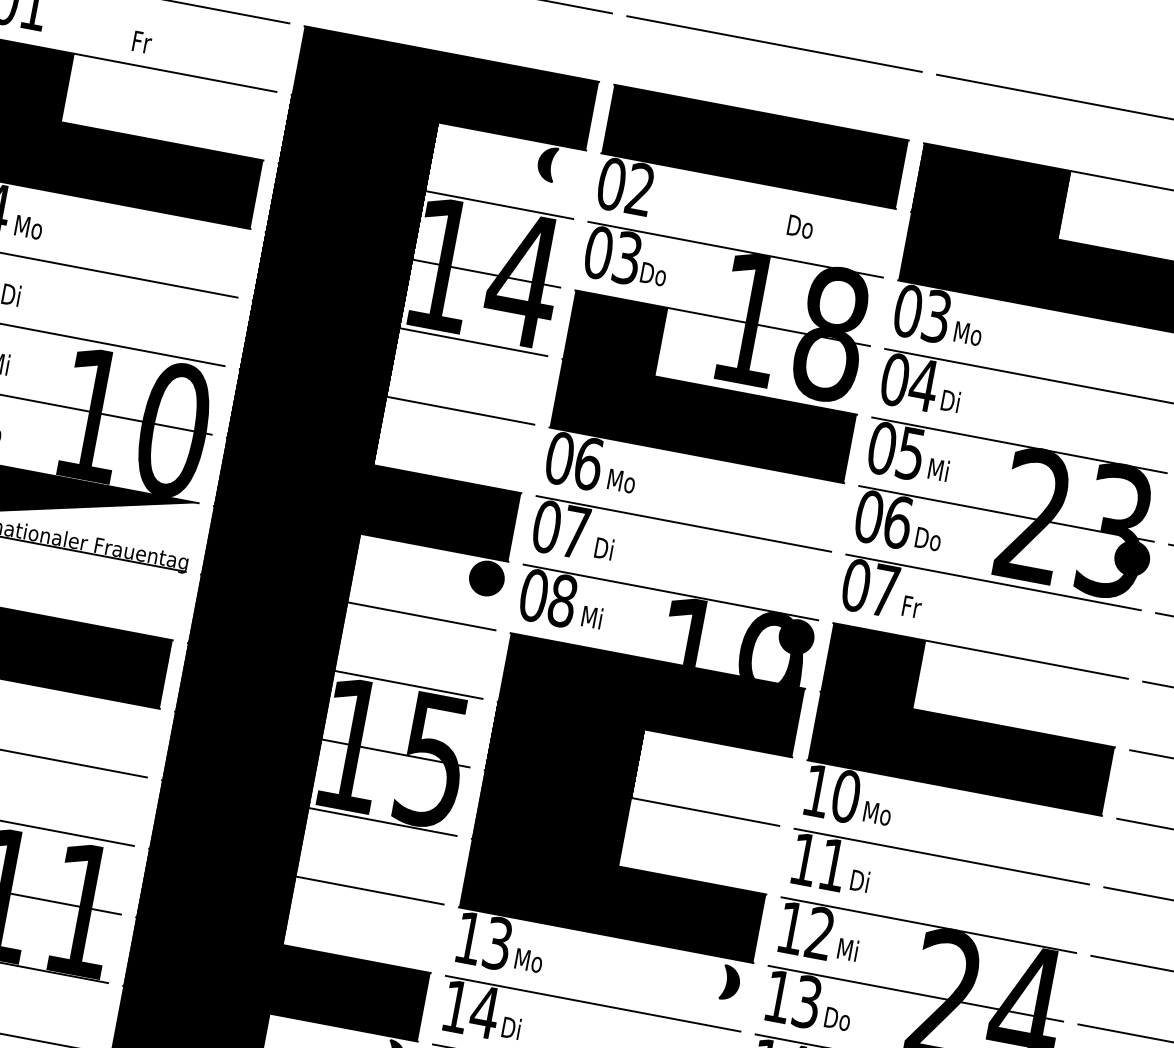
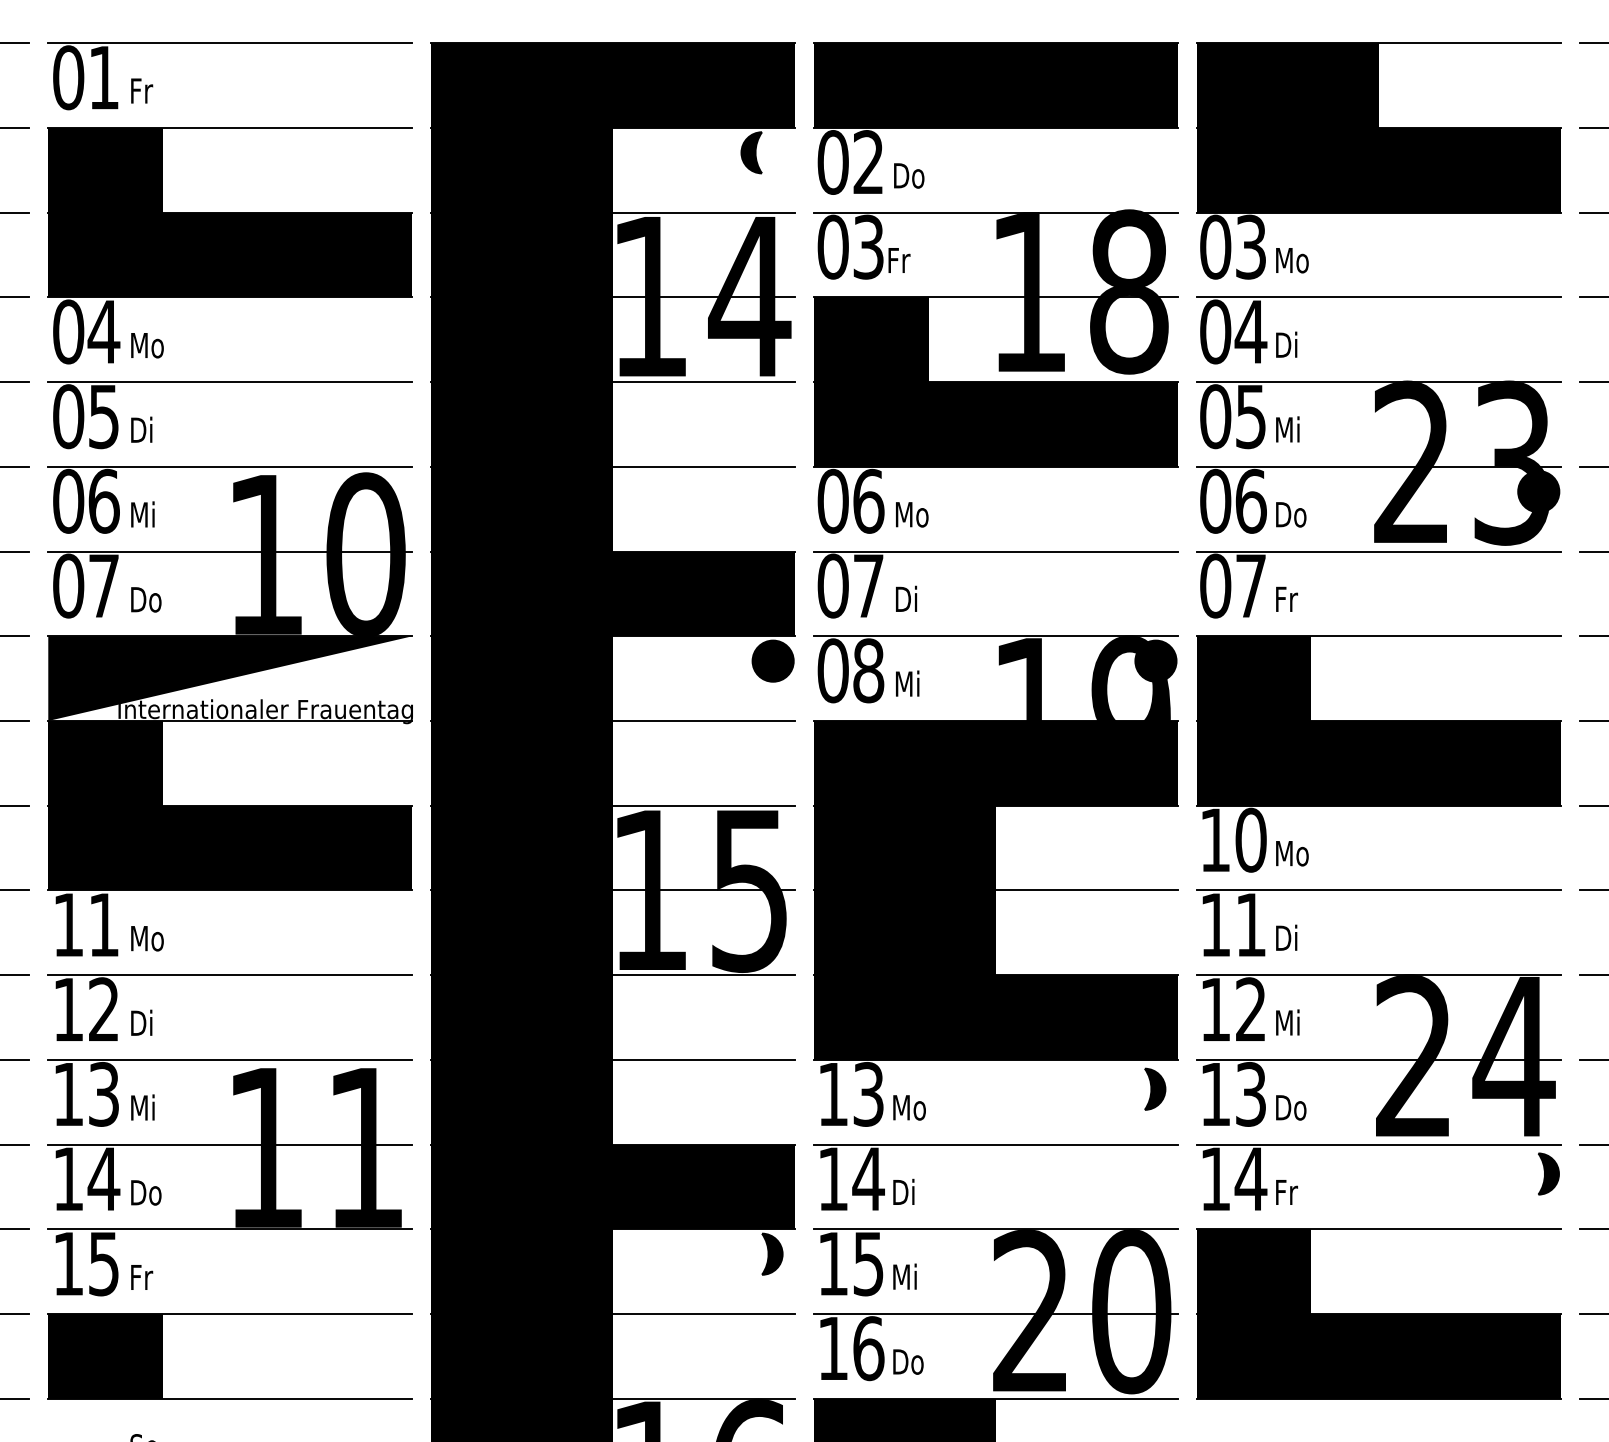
text: (142, 42) -> (142, 90), moved
text: (800, 226) -> (909, 175), moved
text: (654, 274) -> (904, 260), Do -> Fr

